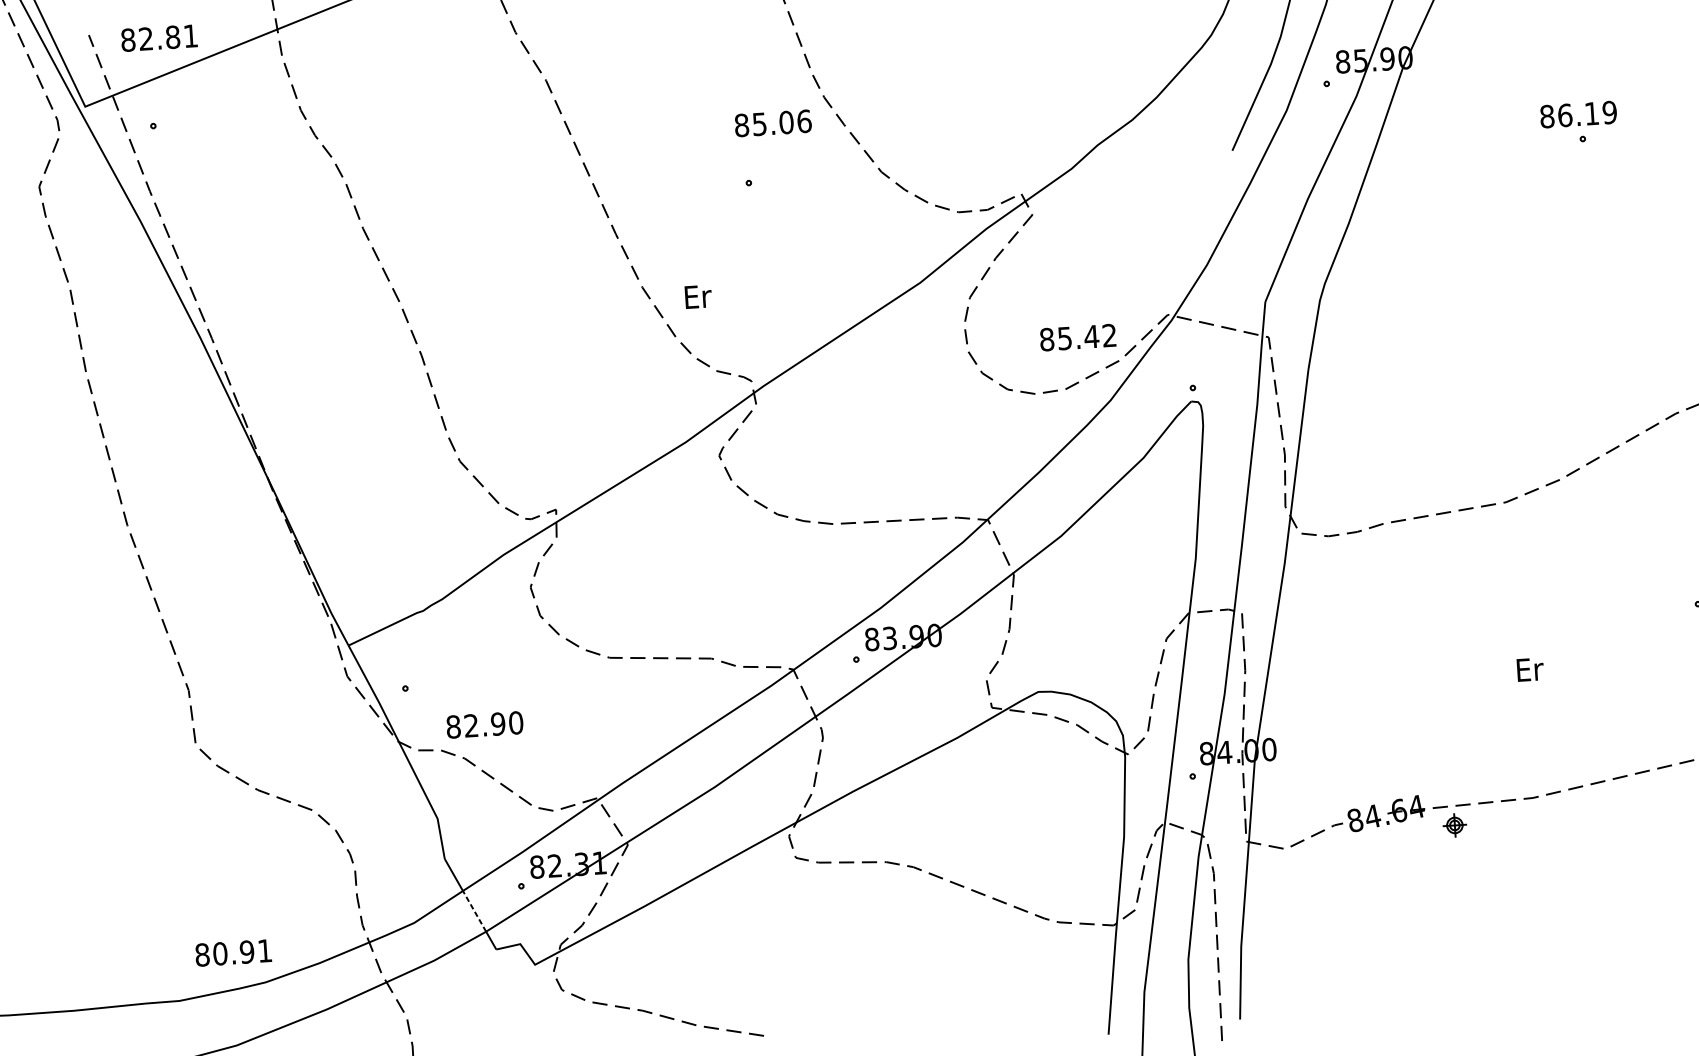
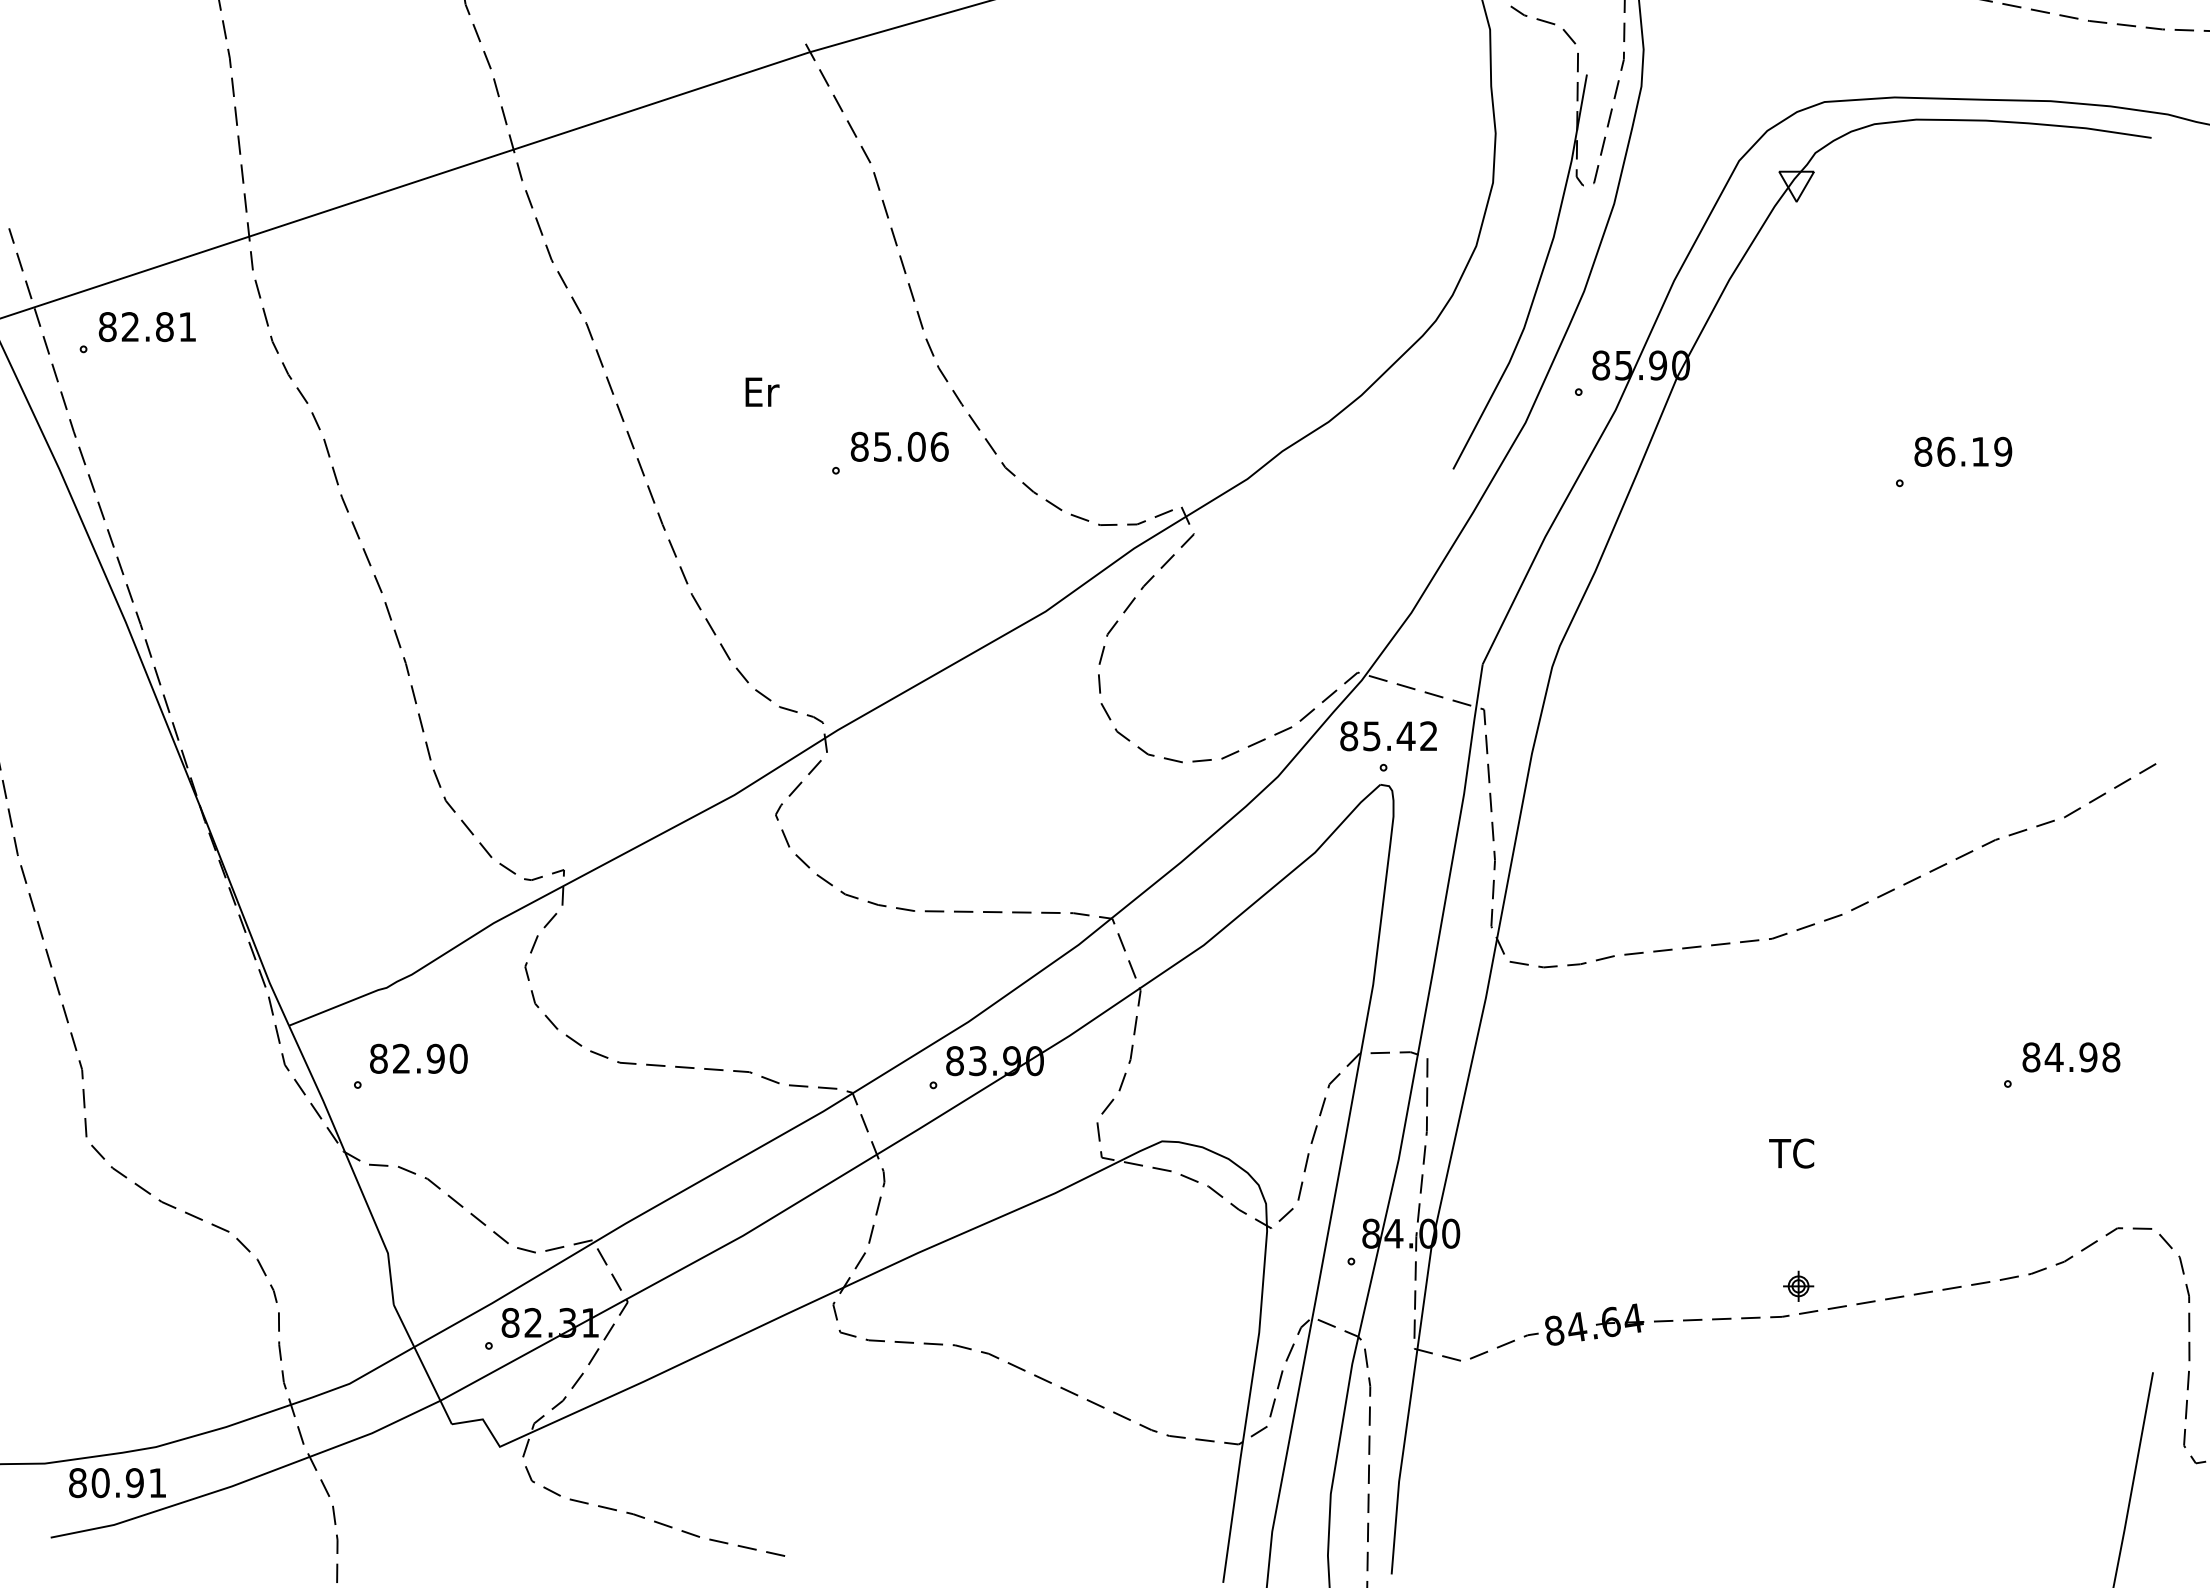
text: (158, 38) -> (146, 327), moved
text: (1578, 114) -> (1963, 451), moved
text: (772, 123) -> (899, 446), moved
text: (698, 296) -> (762, 391), moved
text: (1077, 337) -> (1388, 736), moved
text: (1532, 669) -> (1791, 1153), Er -> TC
text: (484, 724) -> (418, 1058), moved
part: (1454, 824) -> (1798, 1285), moved
line: (474, 910) -> (427, 1373), dashed -> solid
text: (233, 953) -> (117, 1483), moved

